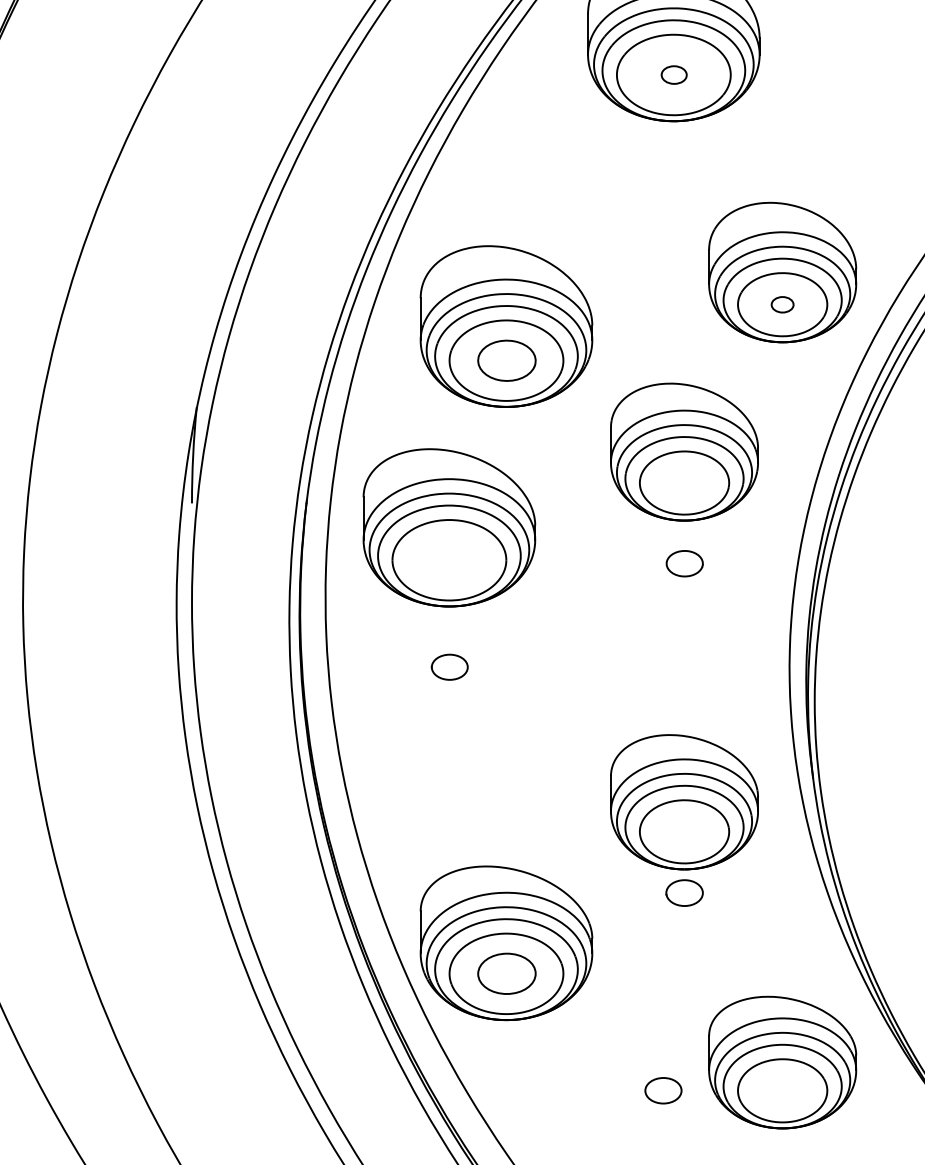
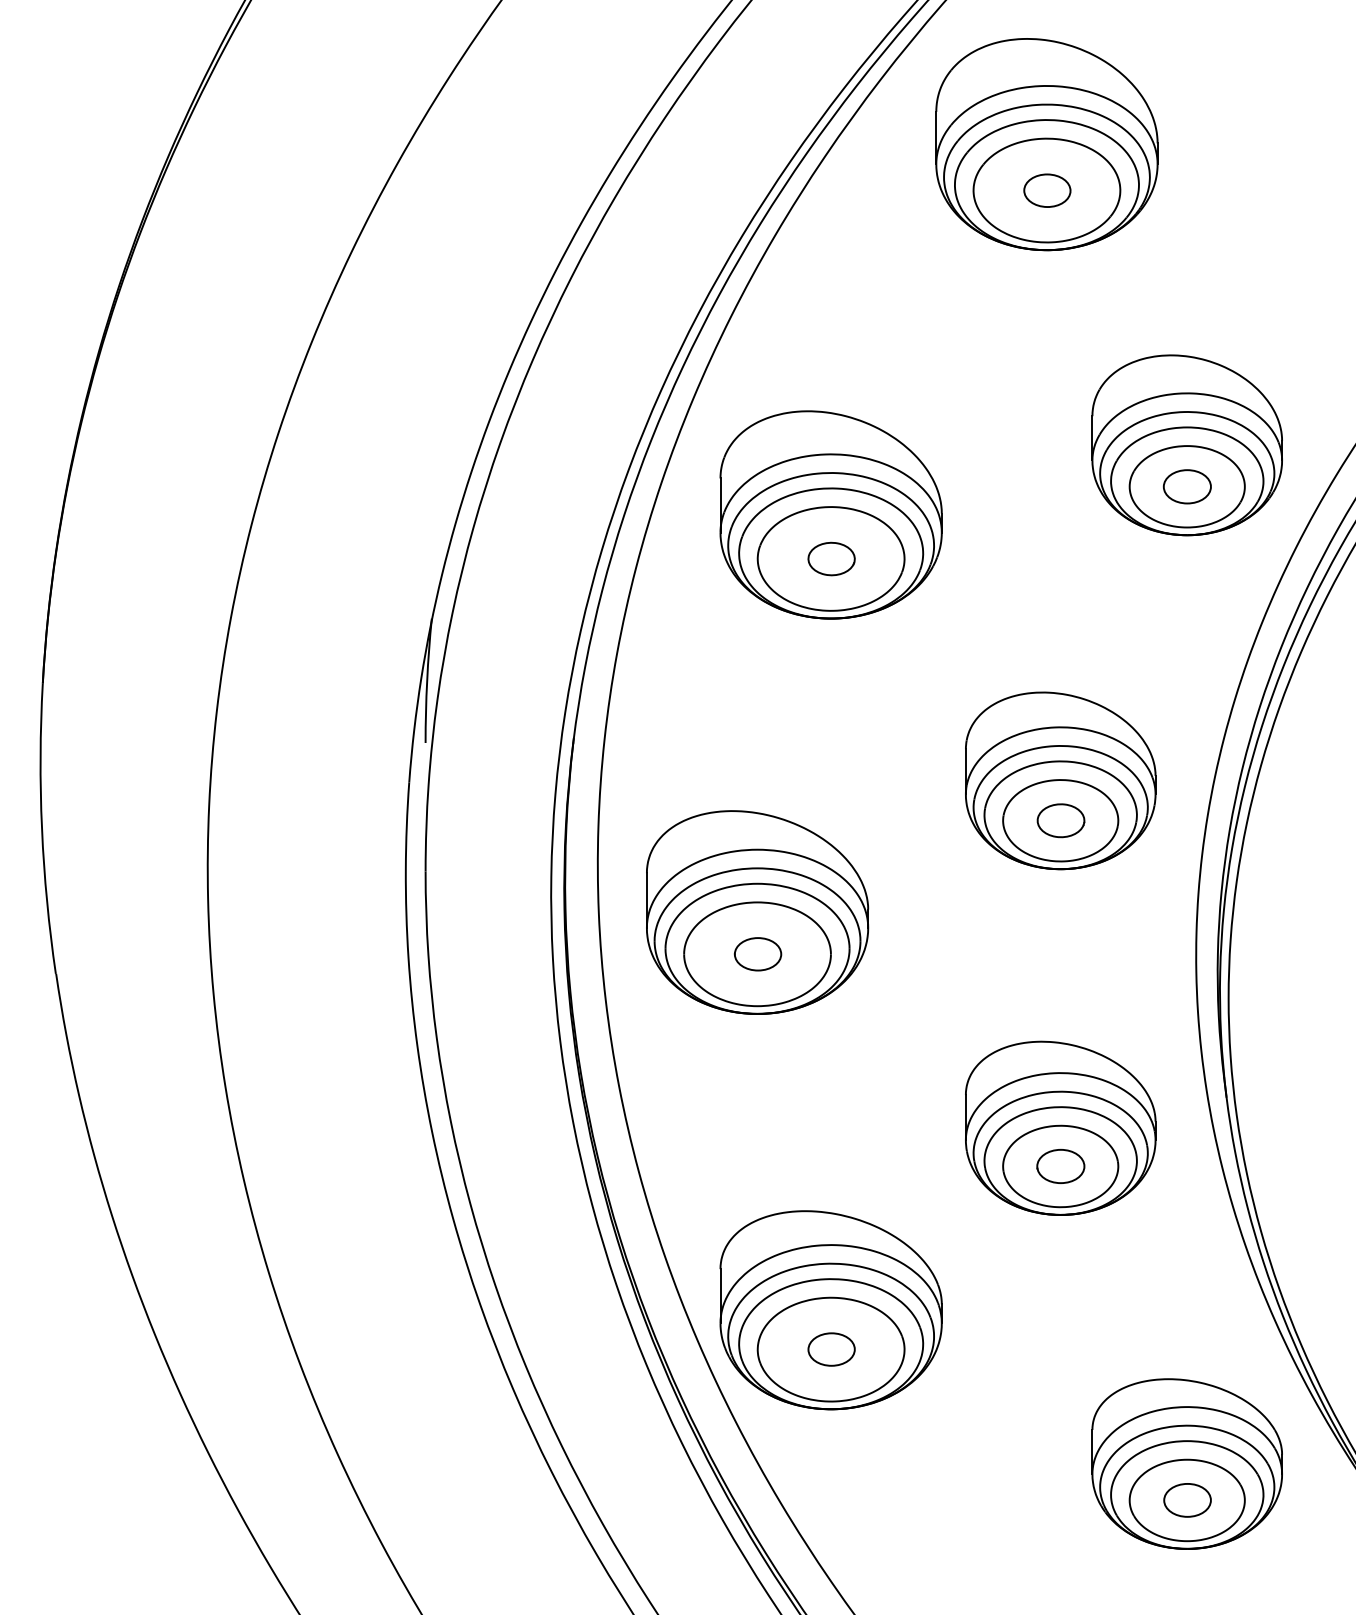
part: (674, 74) -> (1047, 190), size x1.43
part: (782, 304) -> (1186, 486), size x1.67
part: (506, 360) -> (831, 558), size x0.62
part: (684, 451) -> (1060, 780), moved
part: (449, 527) -> (757, 912), moved
part: (684, 892) -> (1060, 1165), moved
part: (506, 973) -> (831, 1349), size x0.62
part: (663, 1090) -> (1187, 1500), moved

